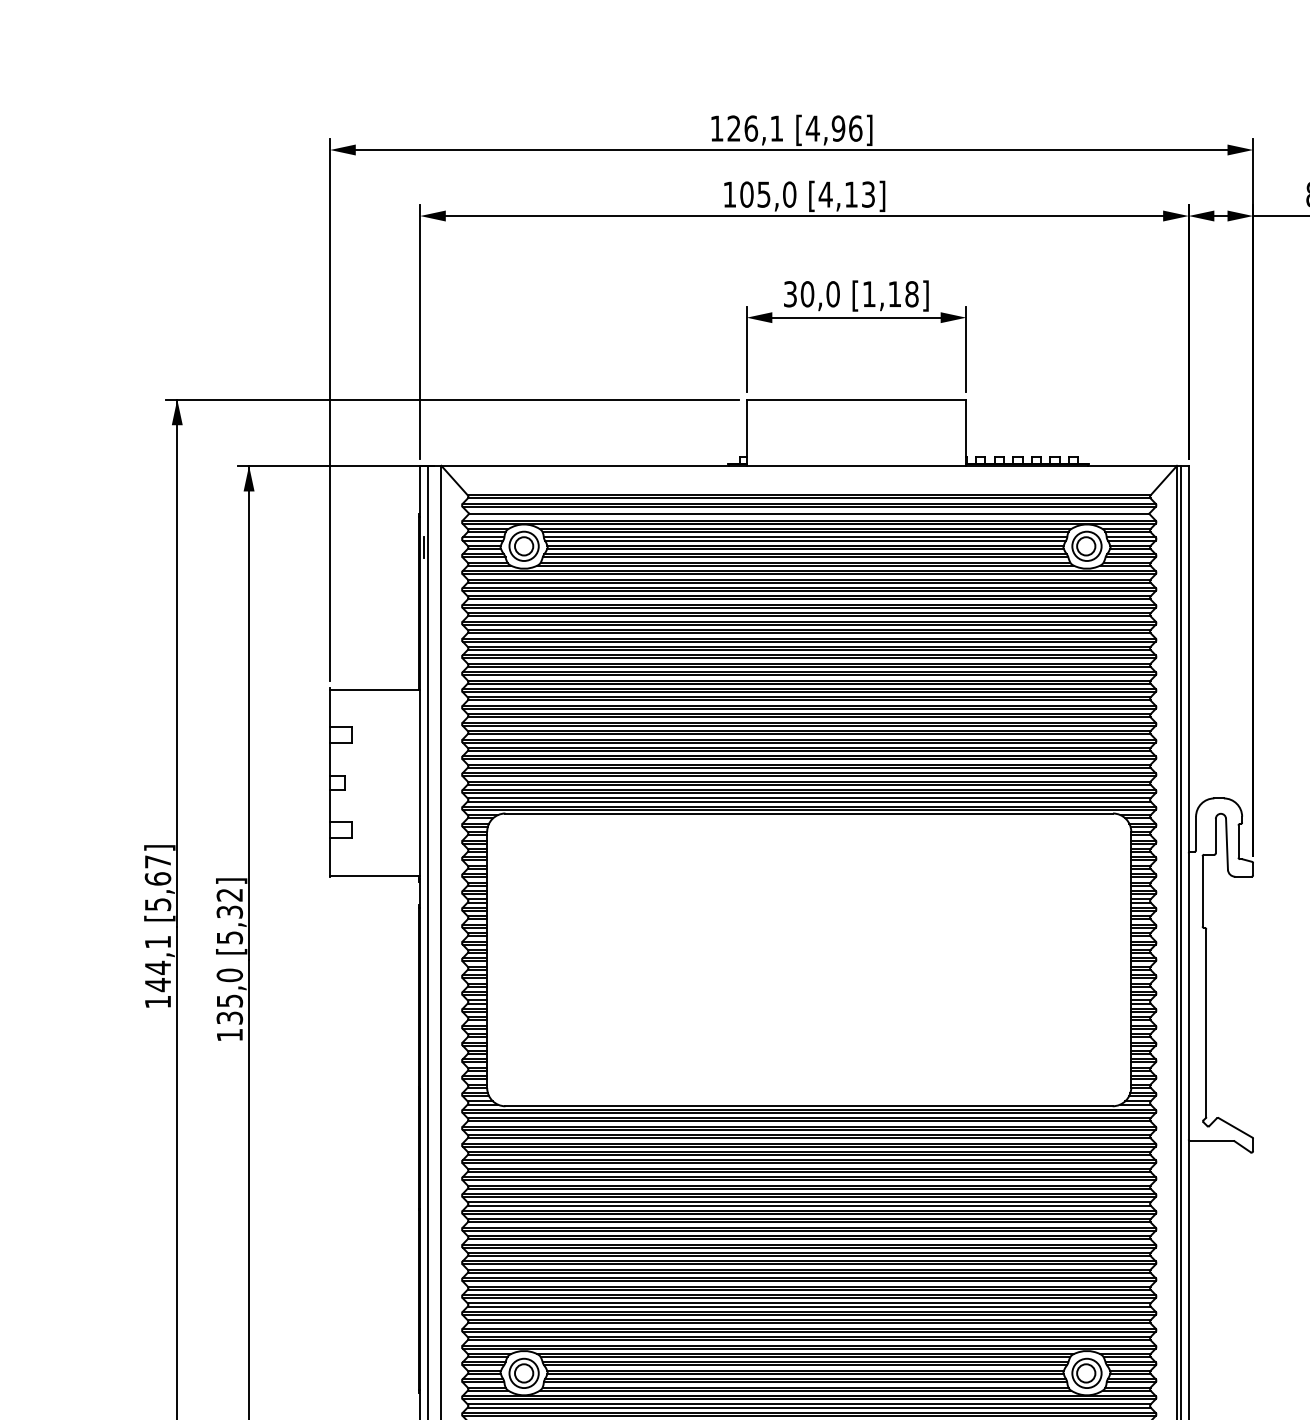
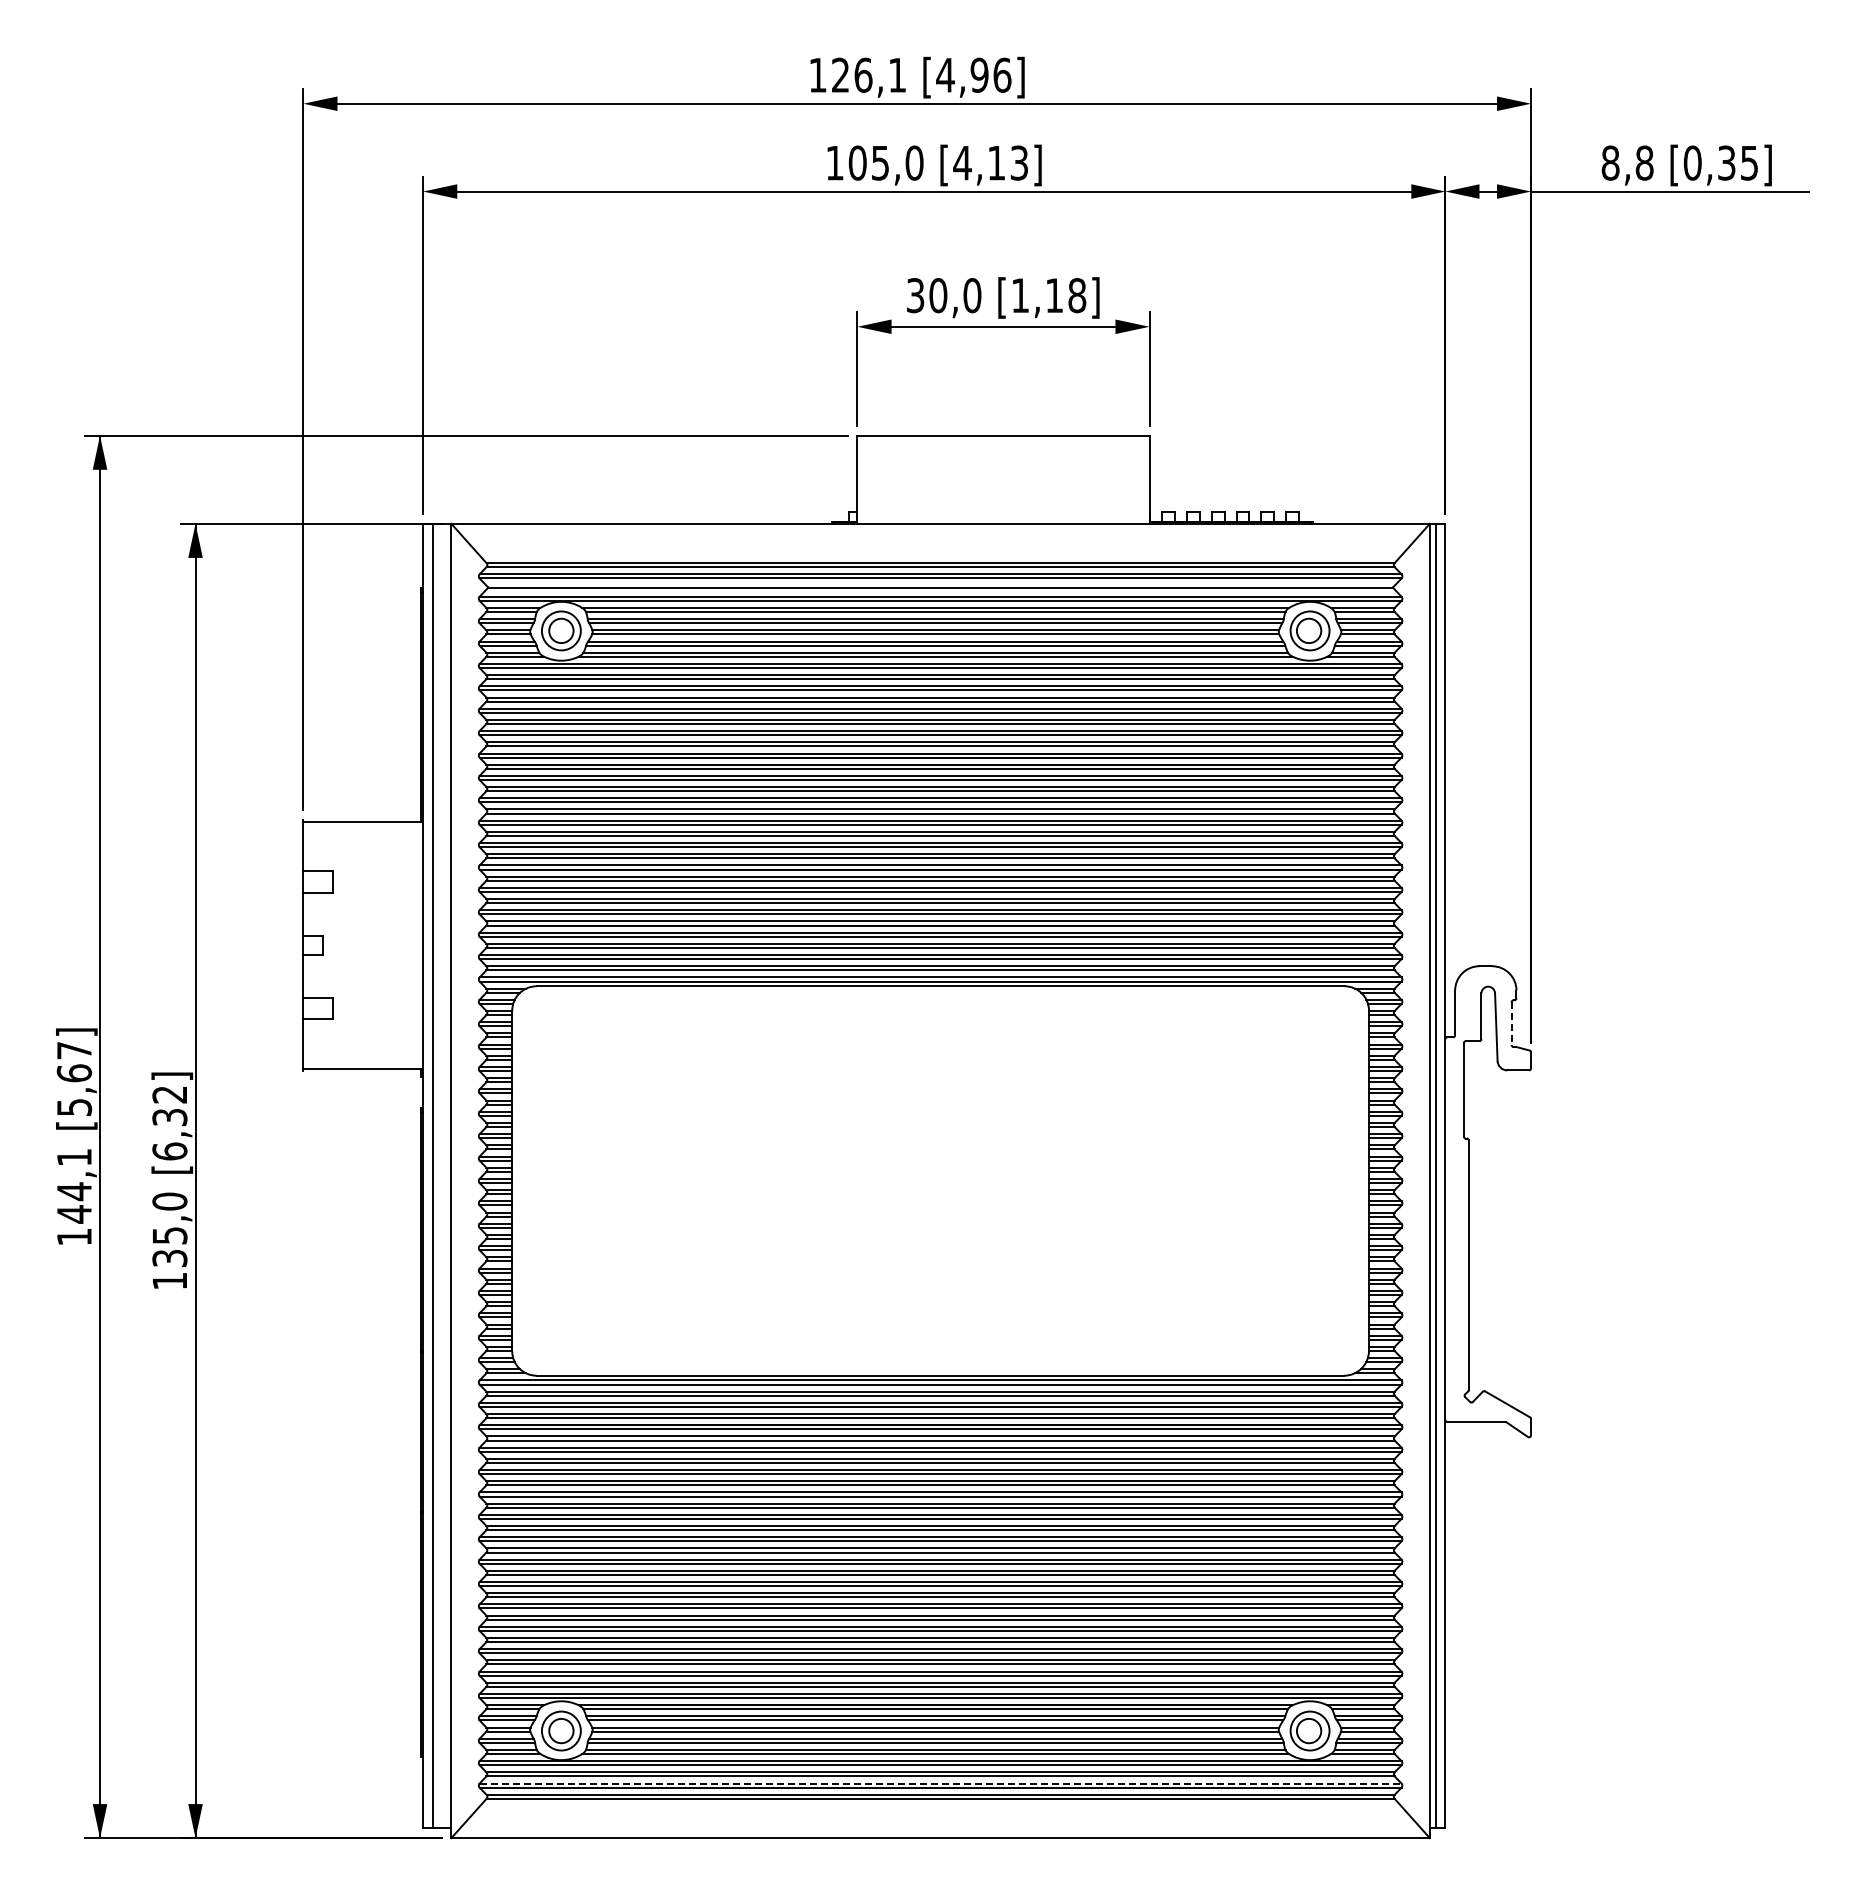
line: (424, 547) -> (428, 632), removed
line: (1238, 842) -> (1511, 1024), solid -> dashed
text: (229, 937) -> (169, 1151), [5,32] -> [6,32]
line: (809, 1412) -> (940, 1783), solid -> dashed

